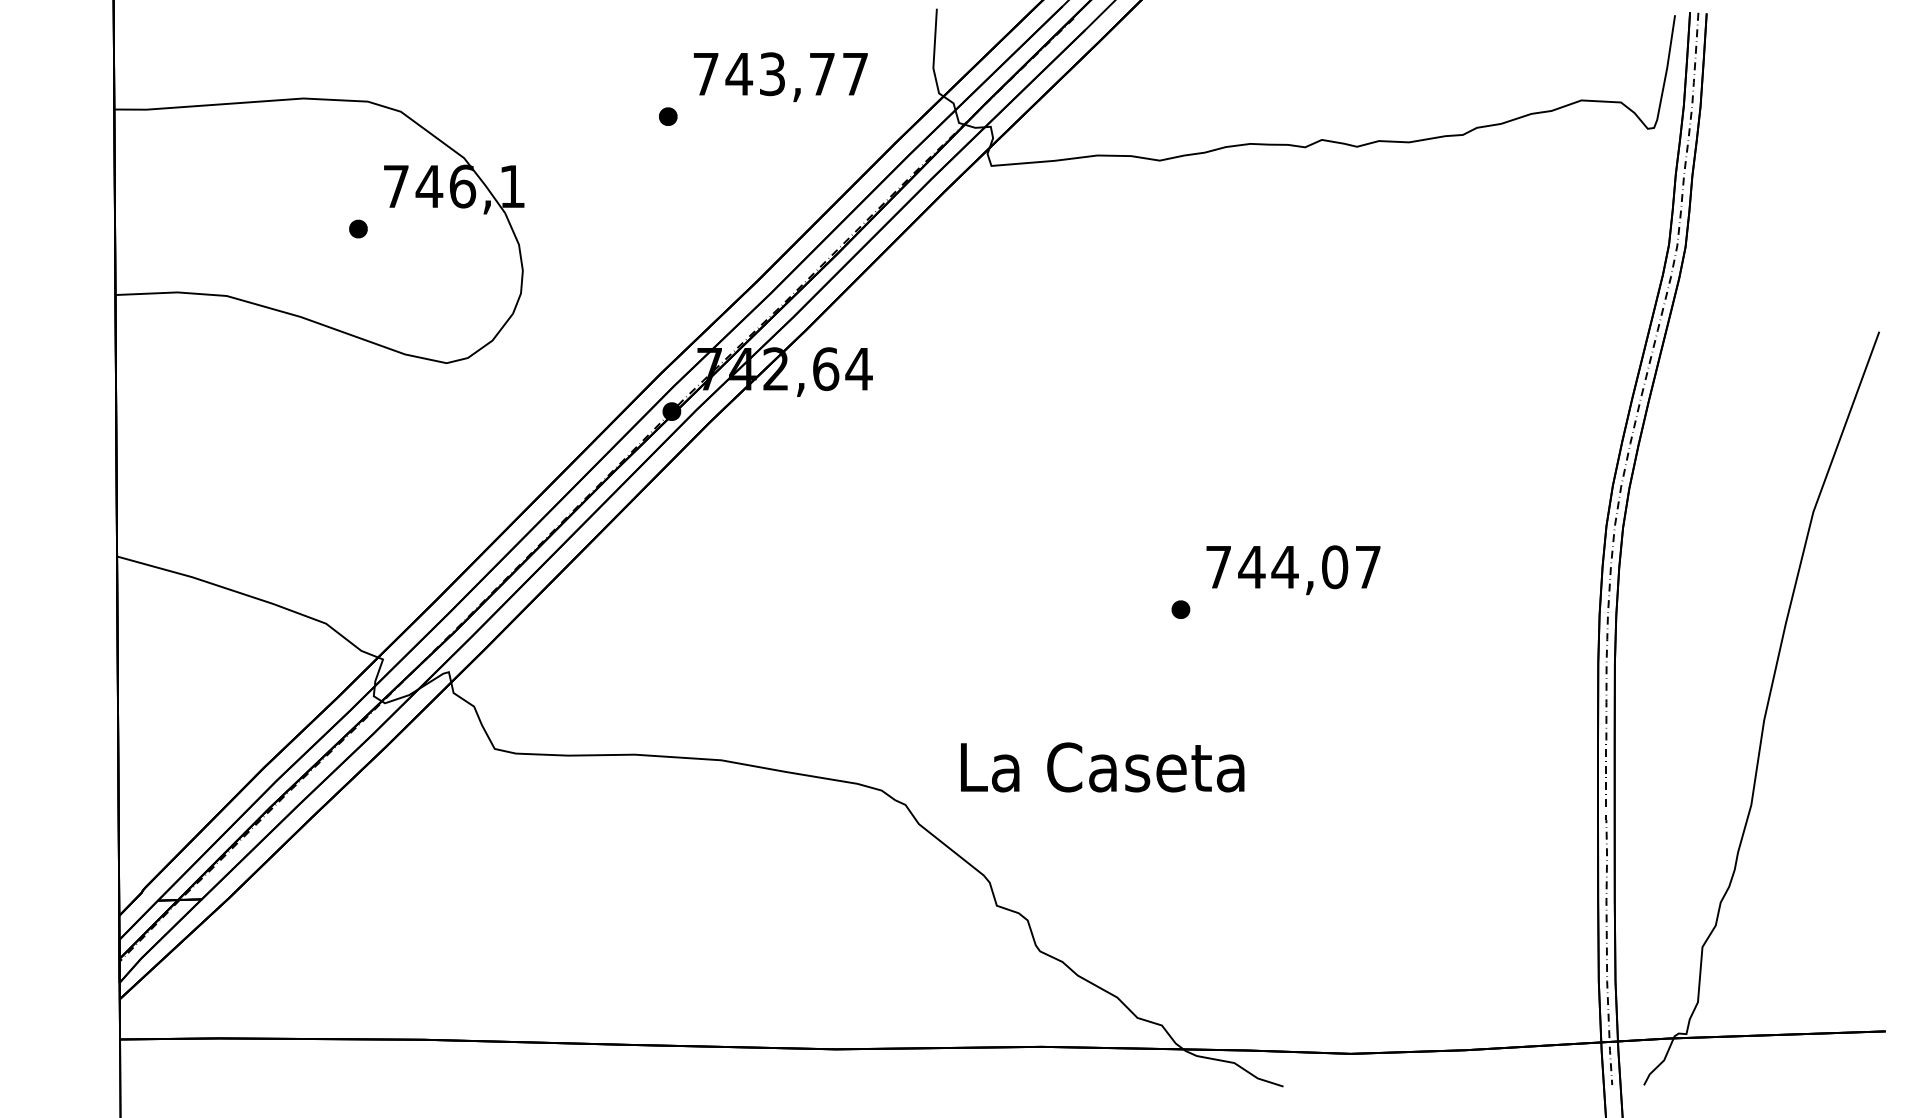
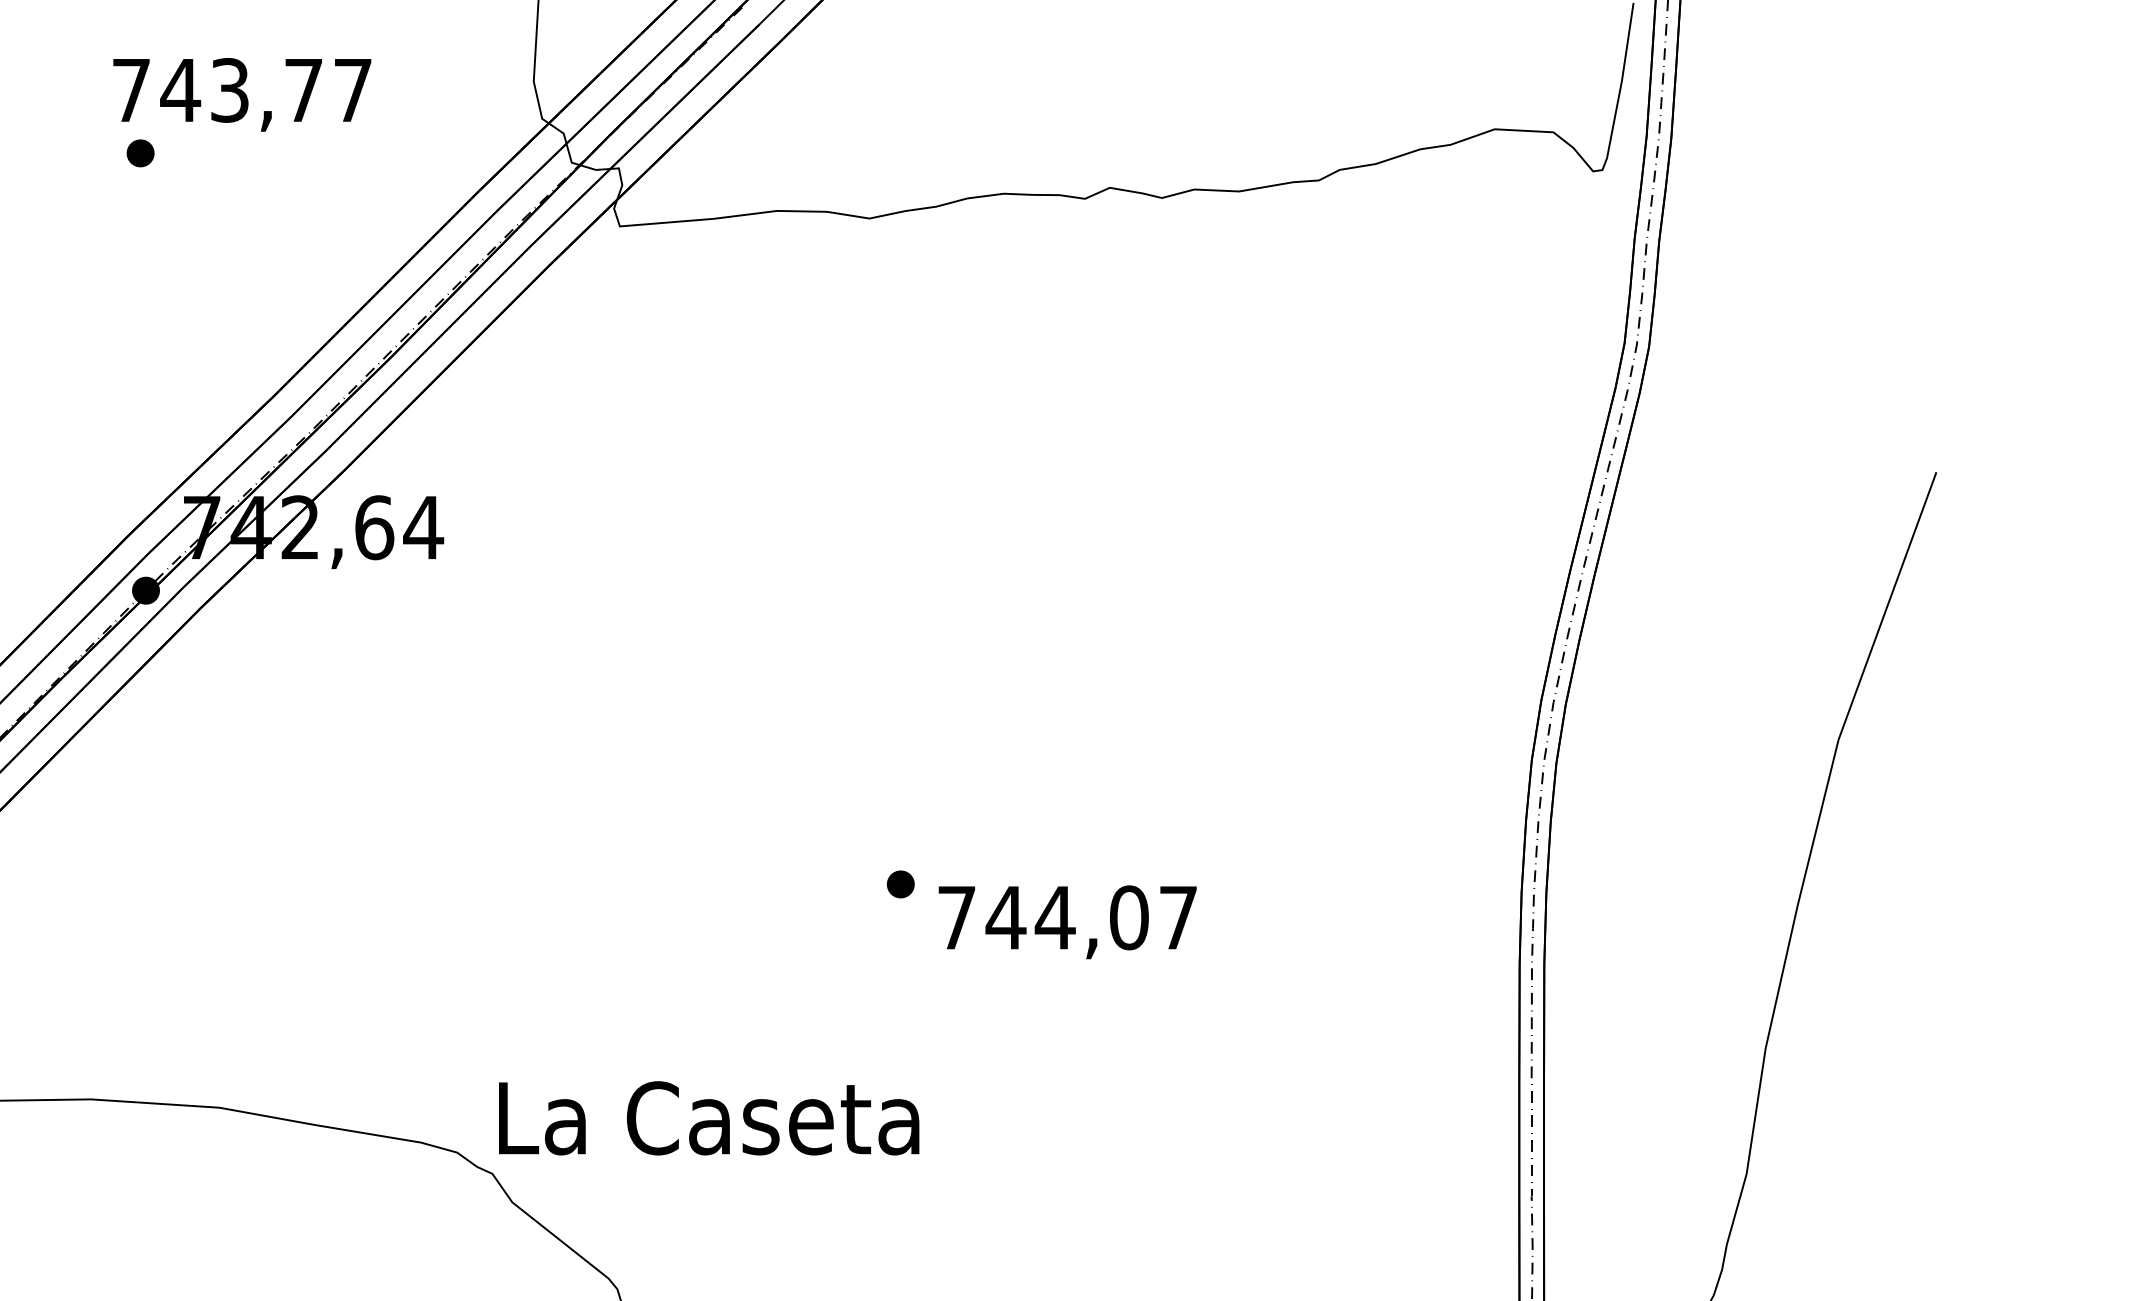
text: (780, 76) -> (241, 93), moved
text: (1293, 570) -> (1067, 922), moved
text: (1102, 767) -> (708, 1118), moved

